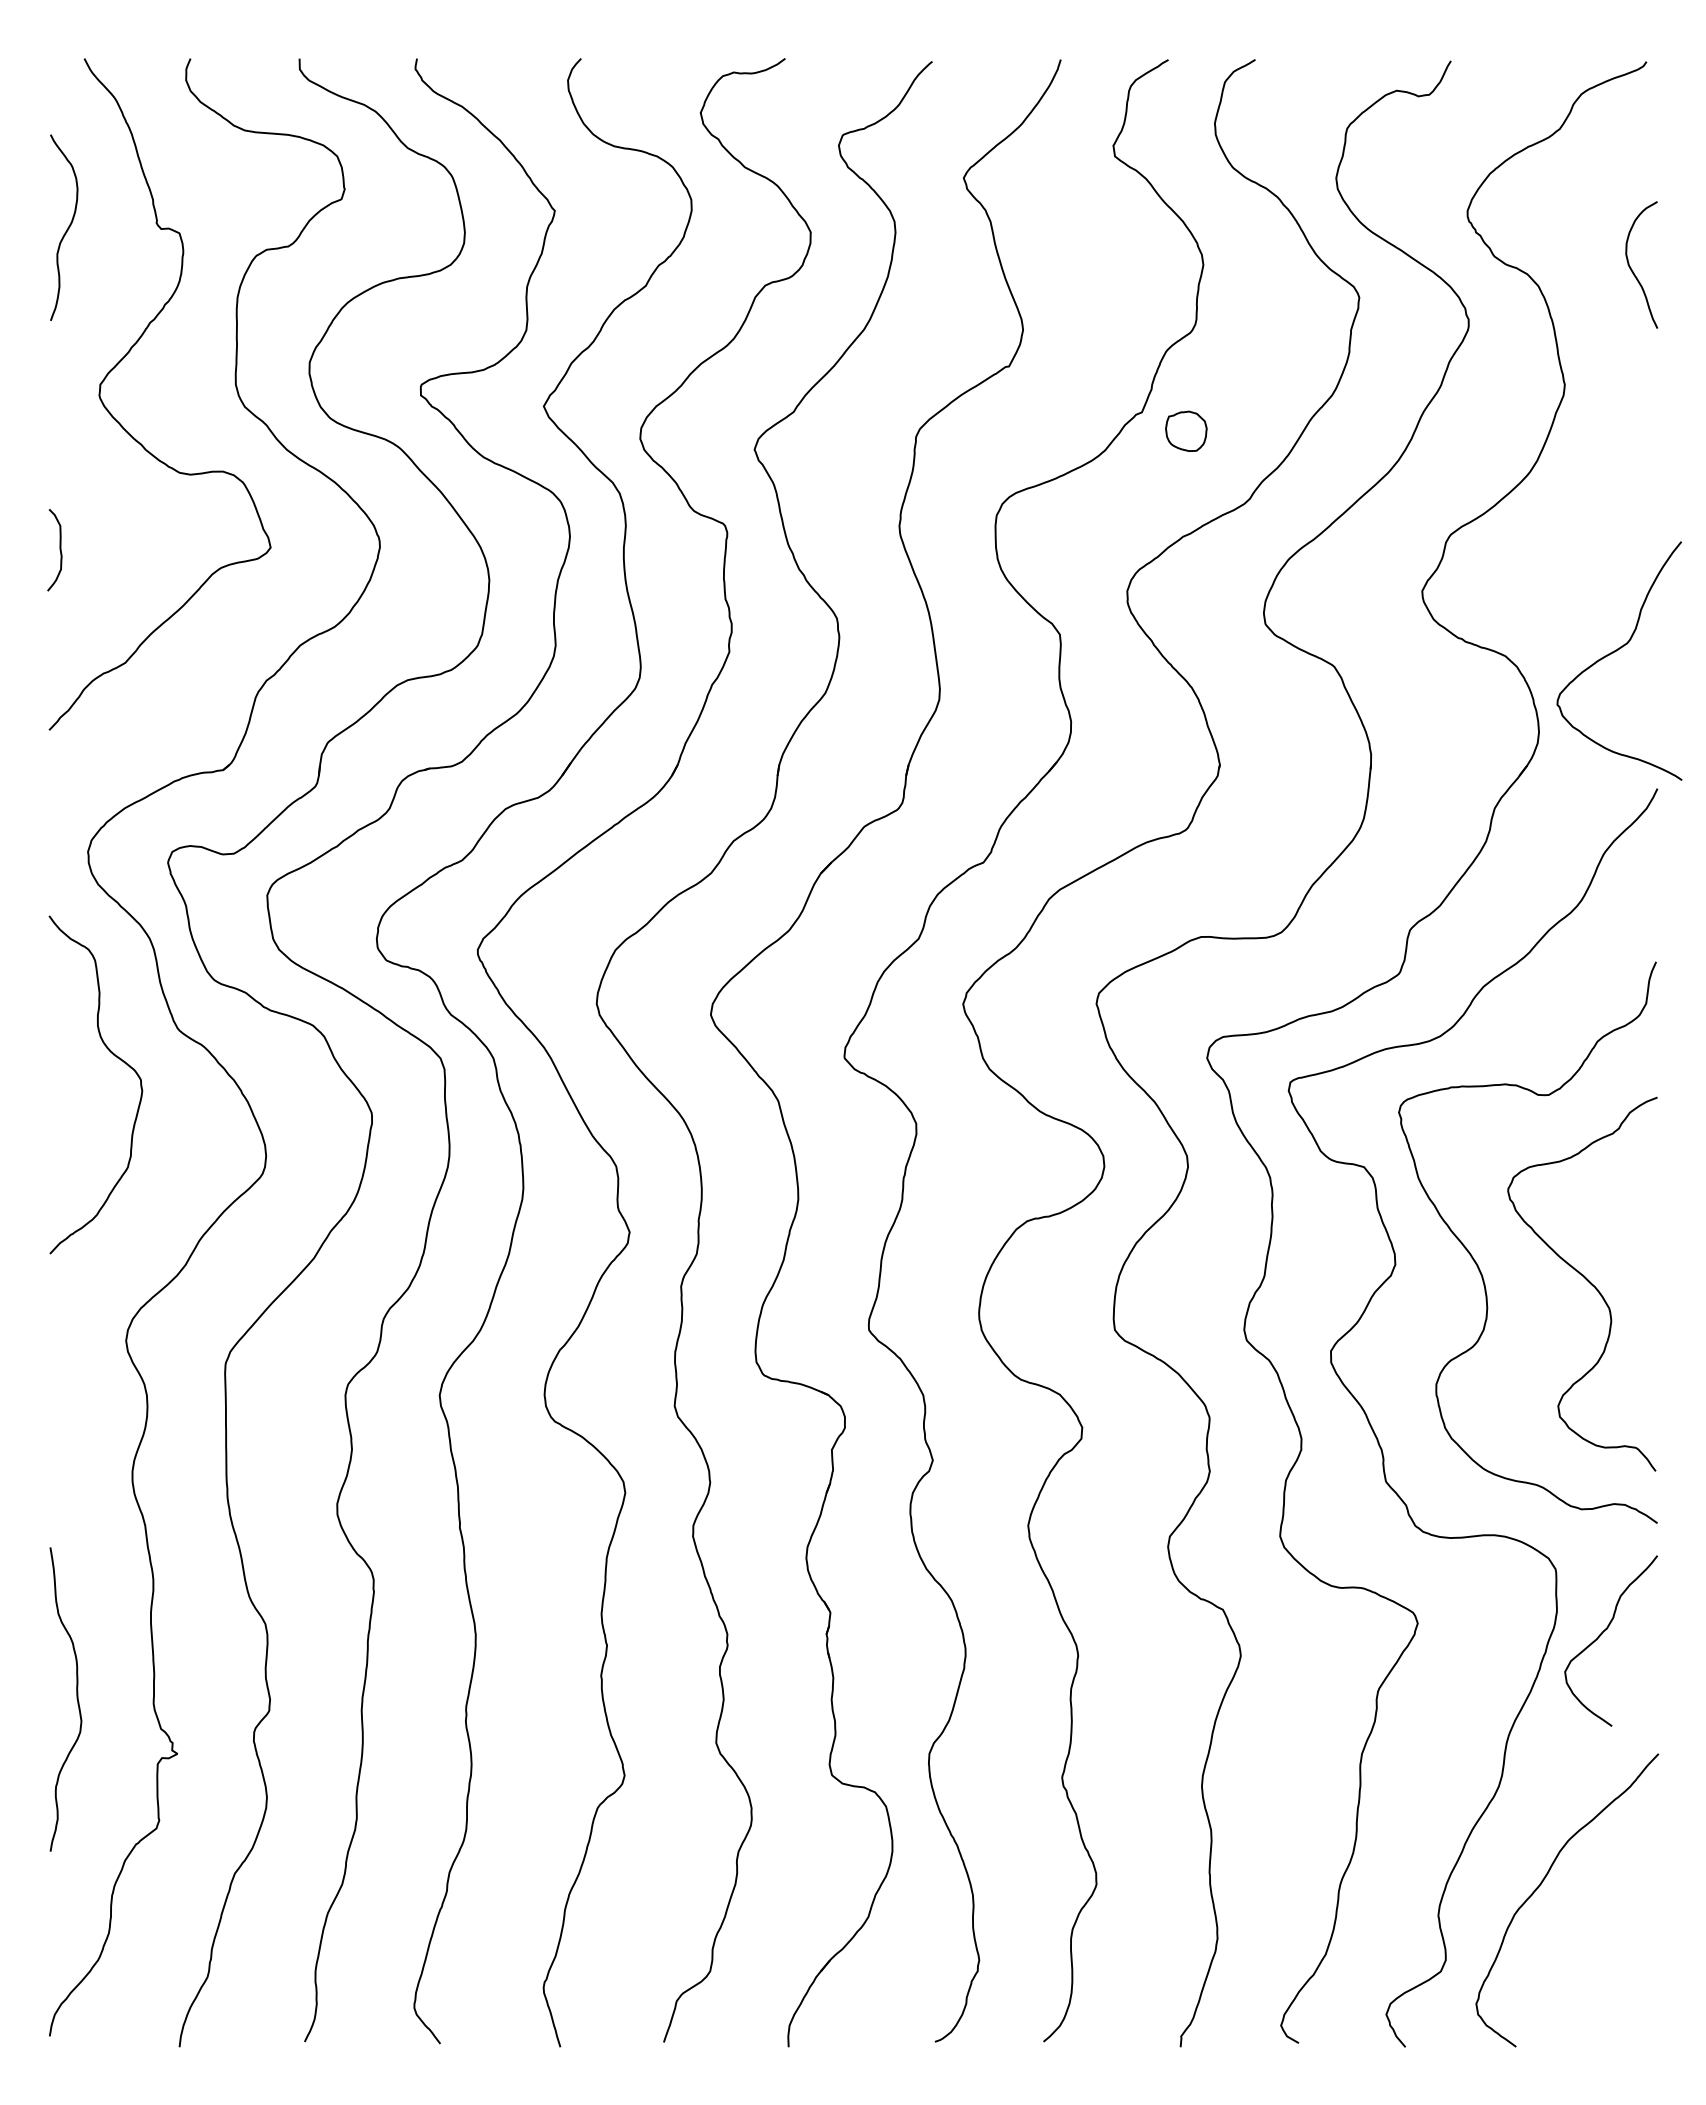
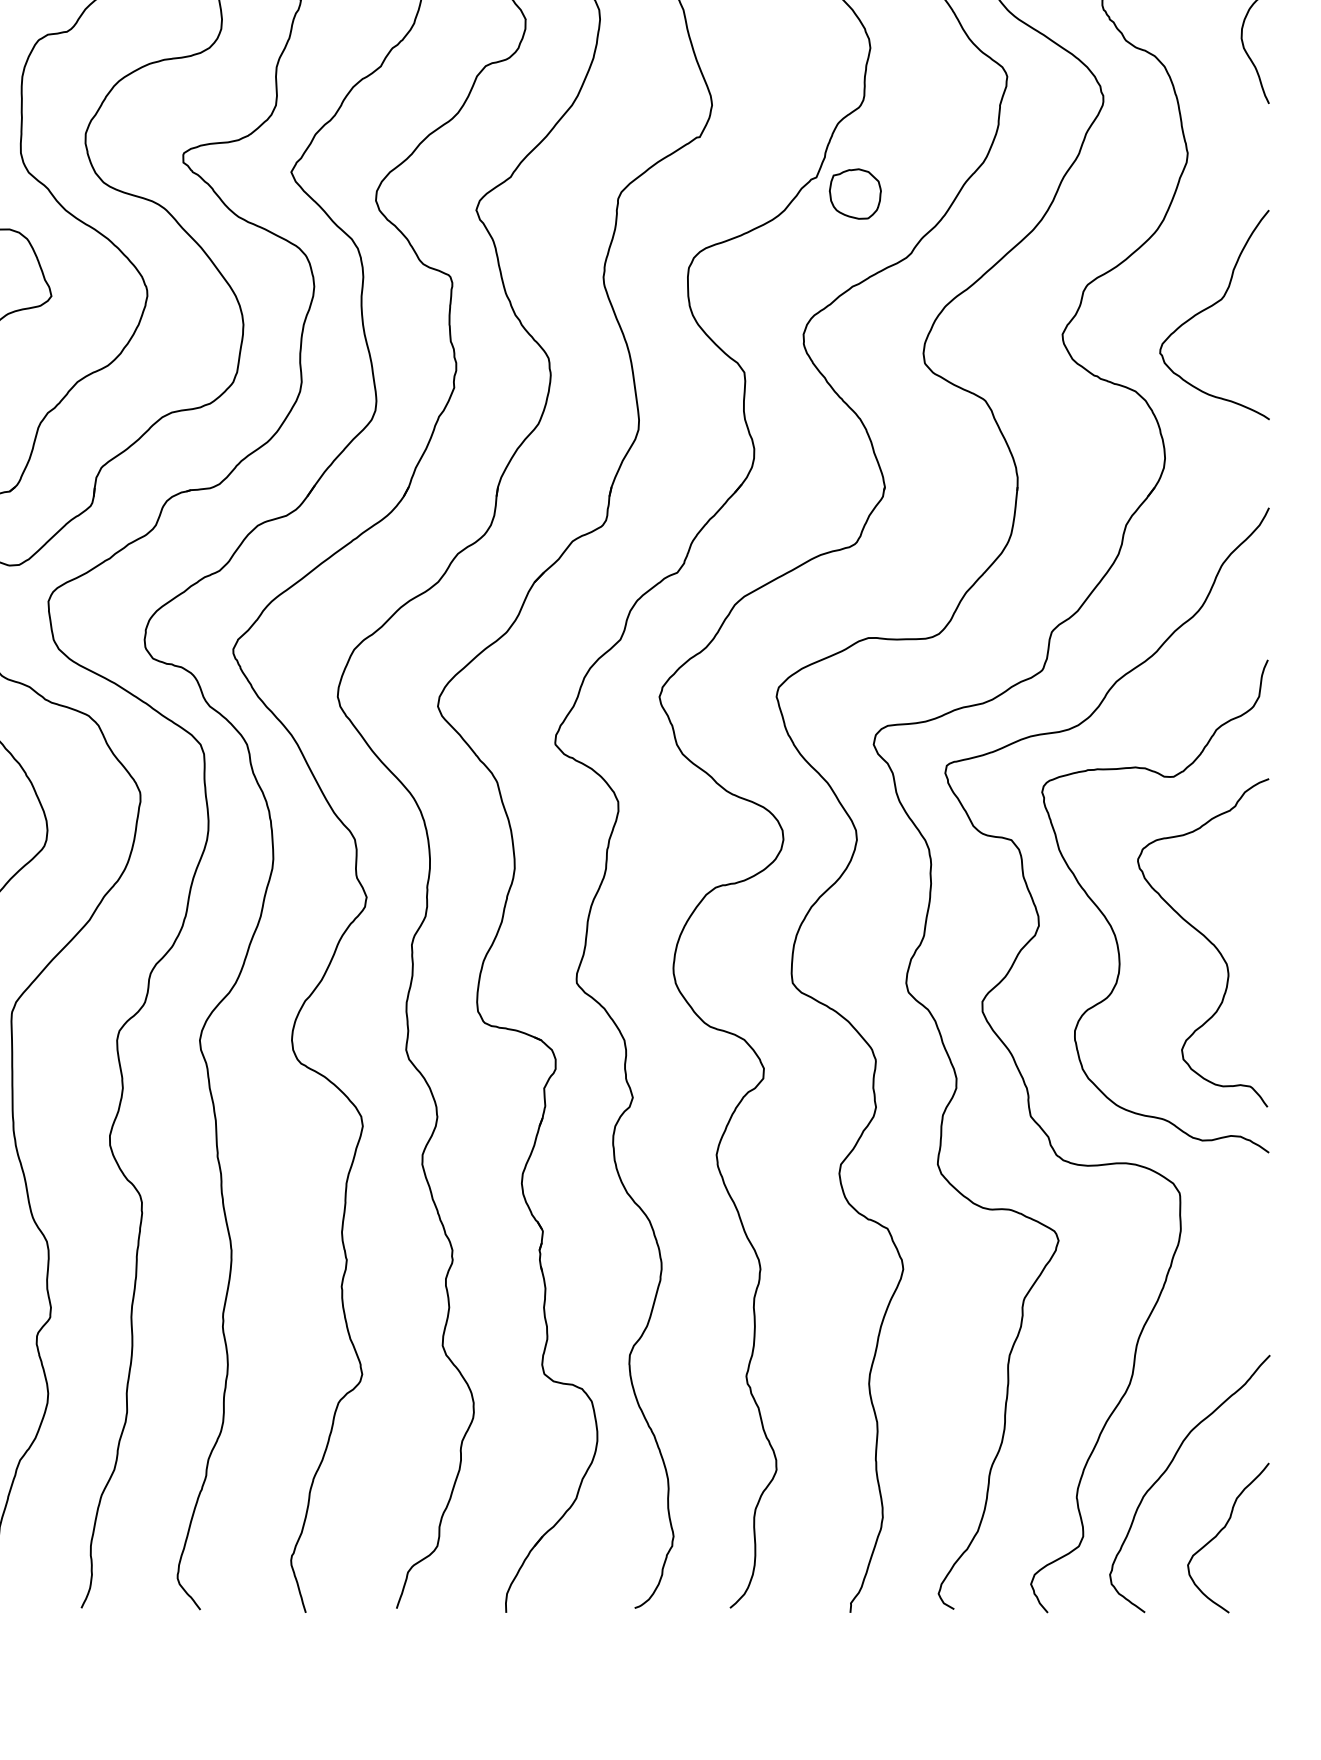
part: (1186, 431) -> (855, 194), size x1.43
curve: (1615, 652) -> (1211, 307), moved
curve: (1602, 1634) -> (1220, 1532), moved

